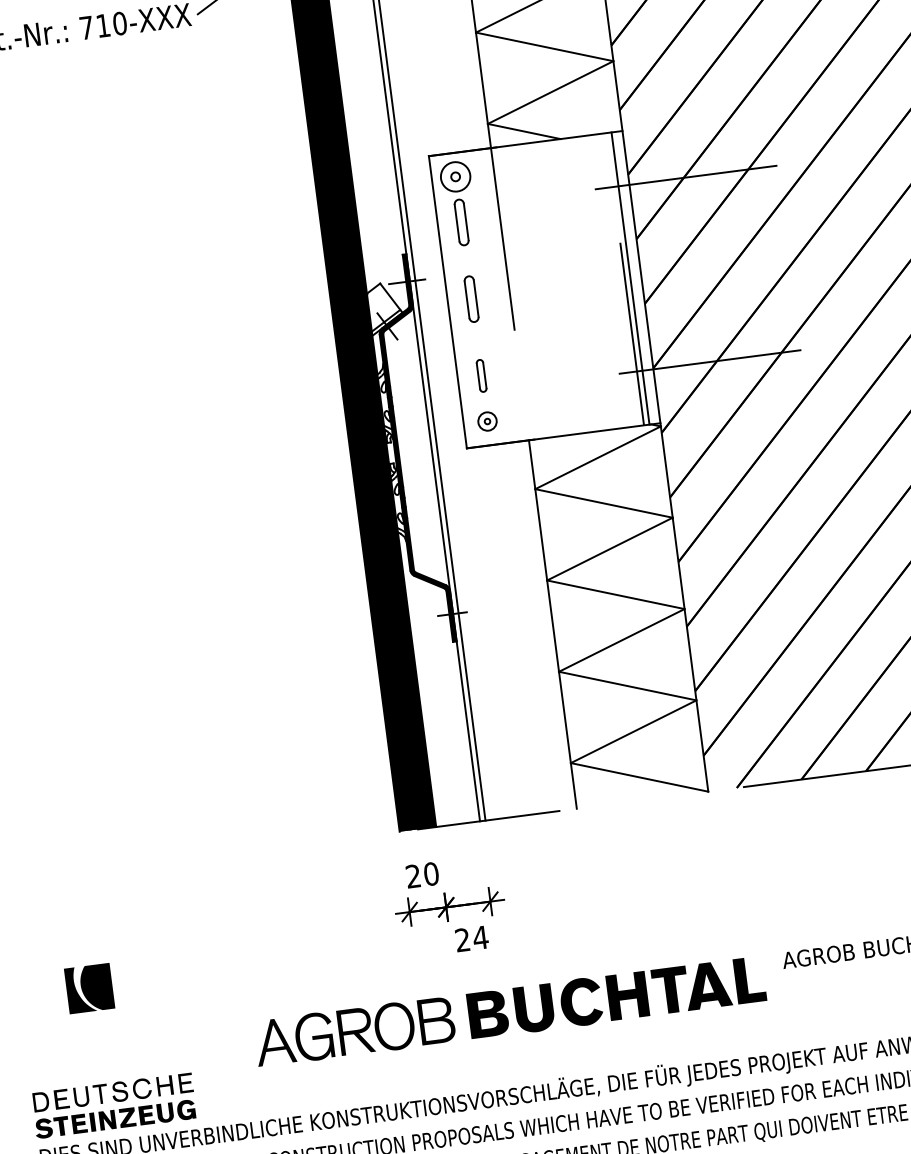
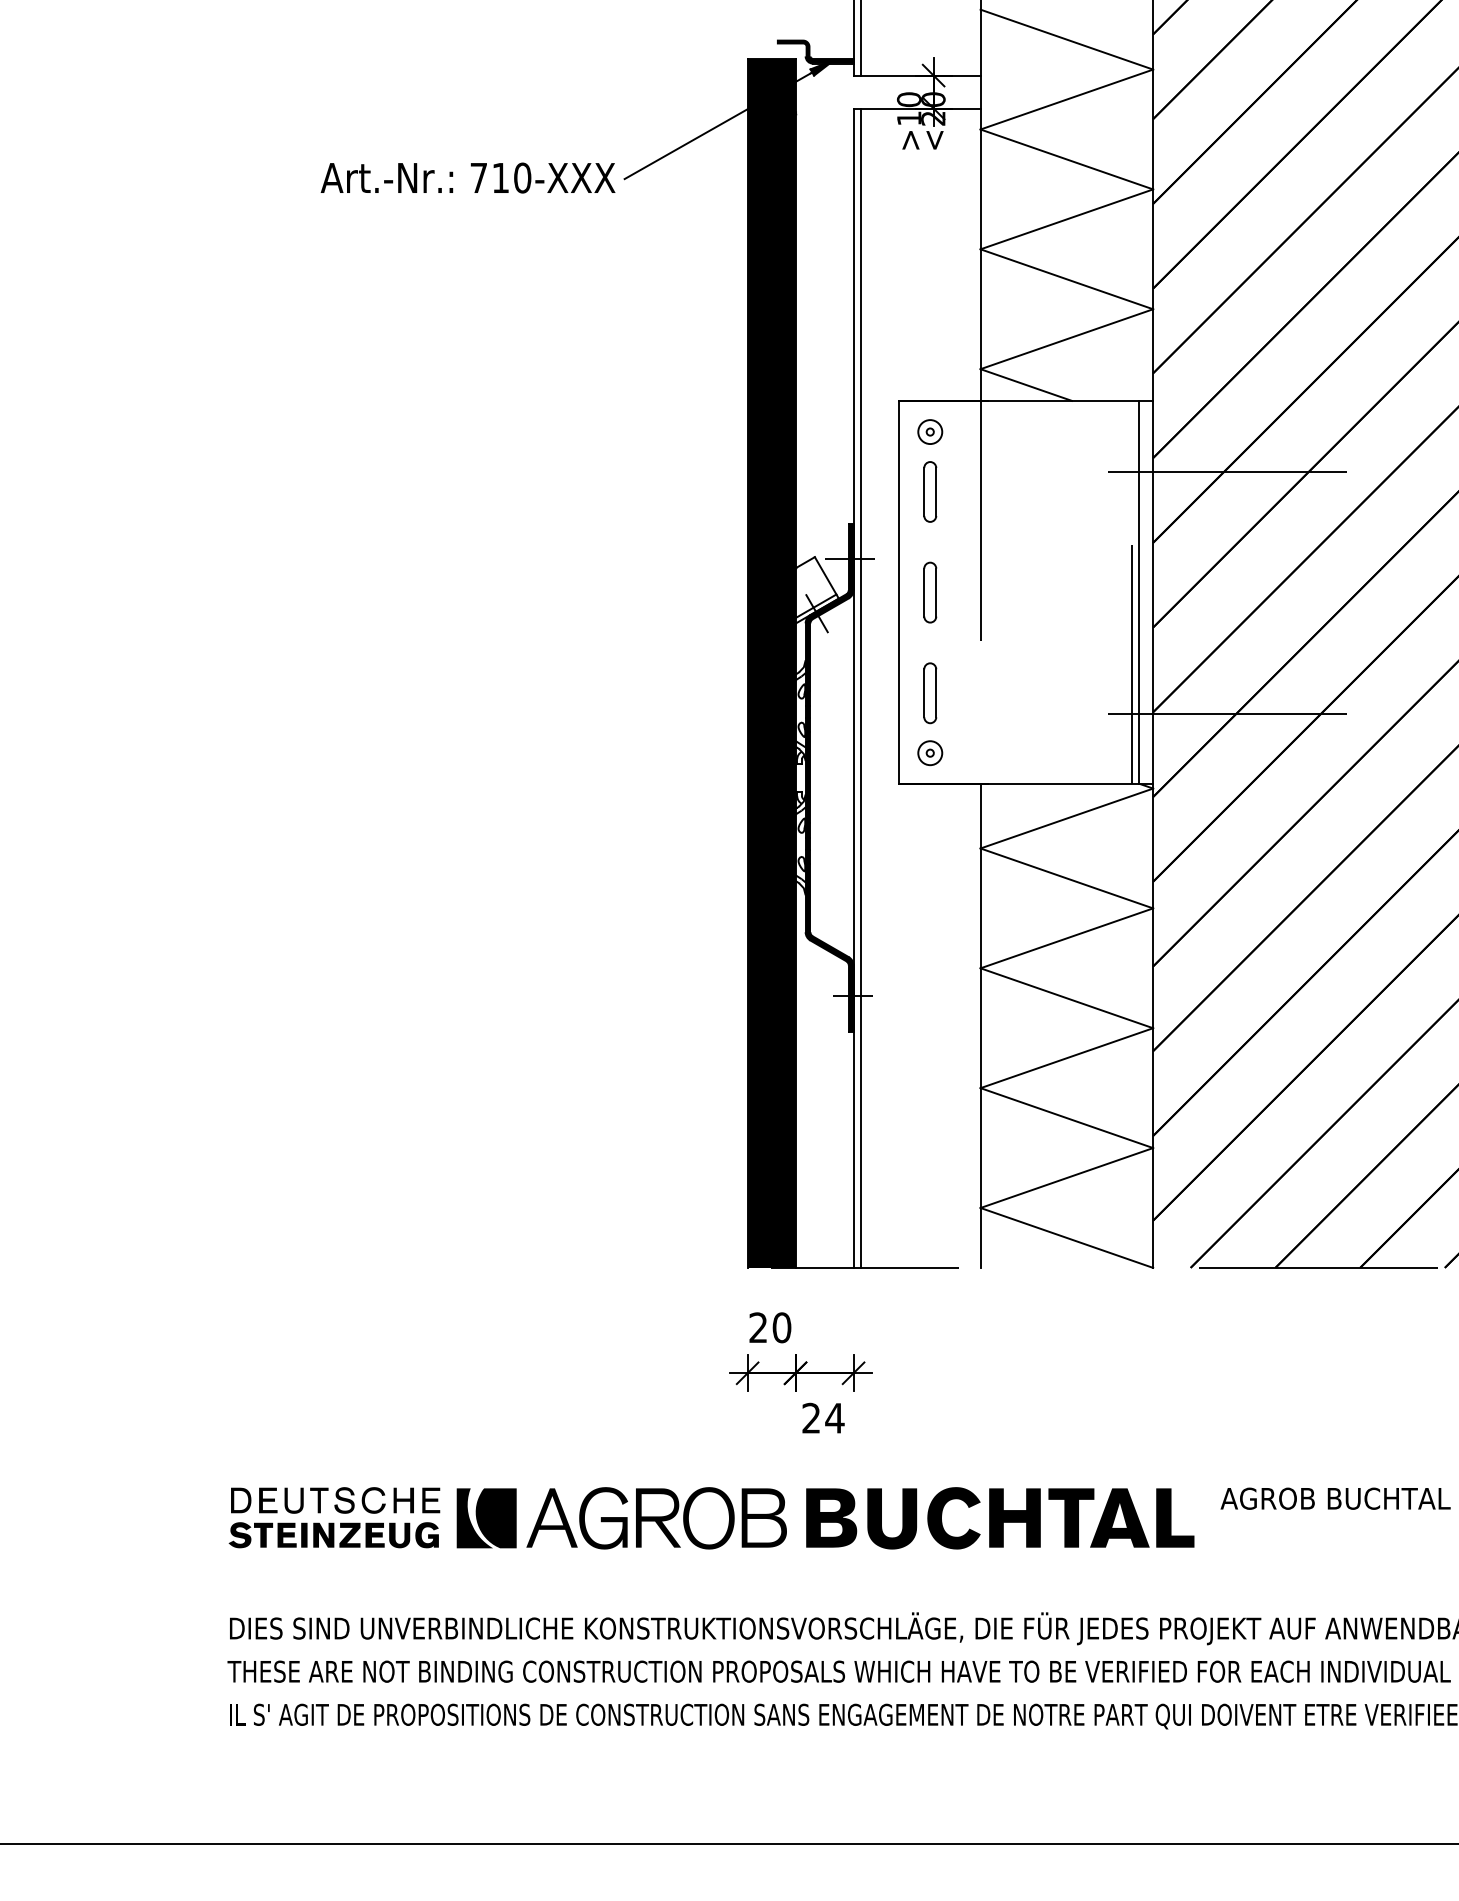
part: (455, 176) -> (930, 431), size x0.62
part: (481, 376) -> (930, 693), size x1.43
part: (89, 988) -> (486, 1518), moved
part: (113, 1105) -> (334, 1517), moved

